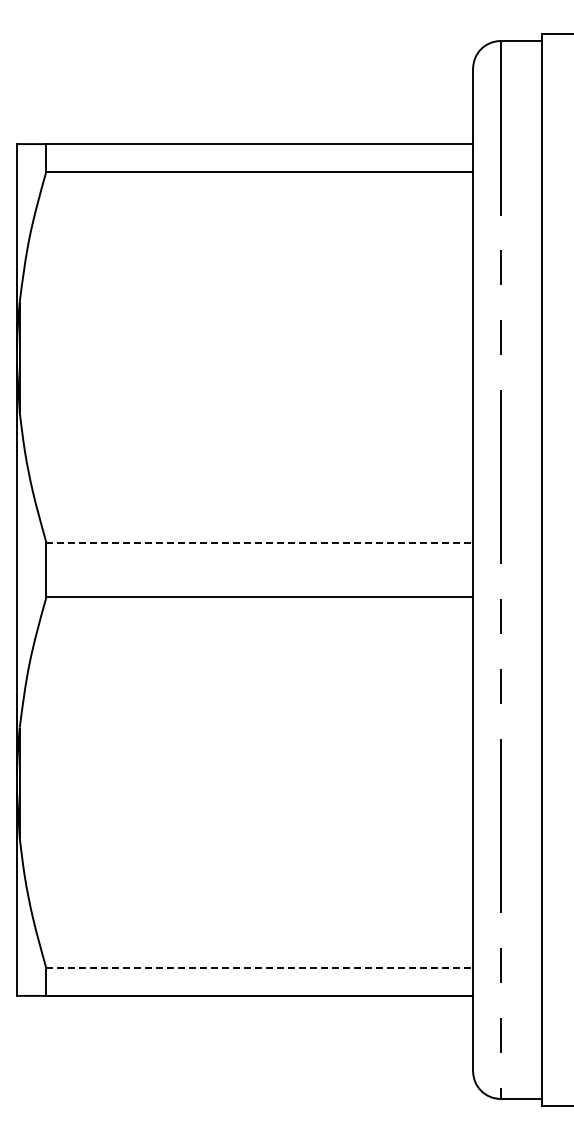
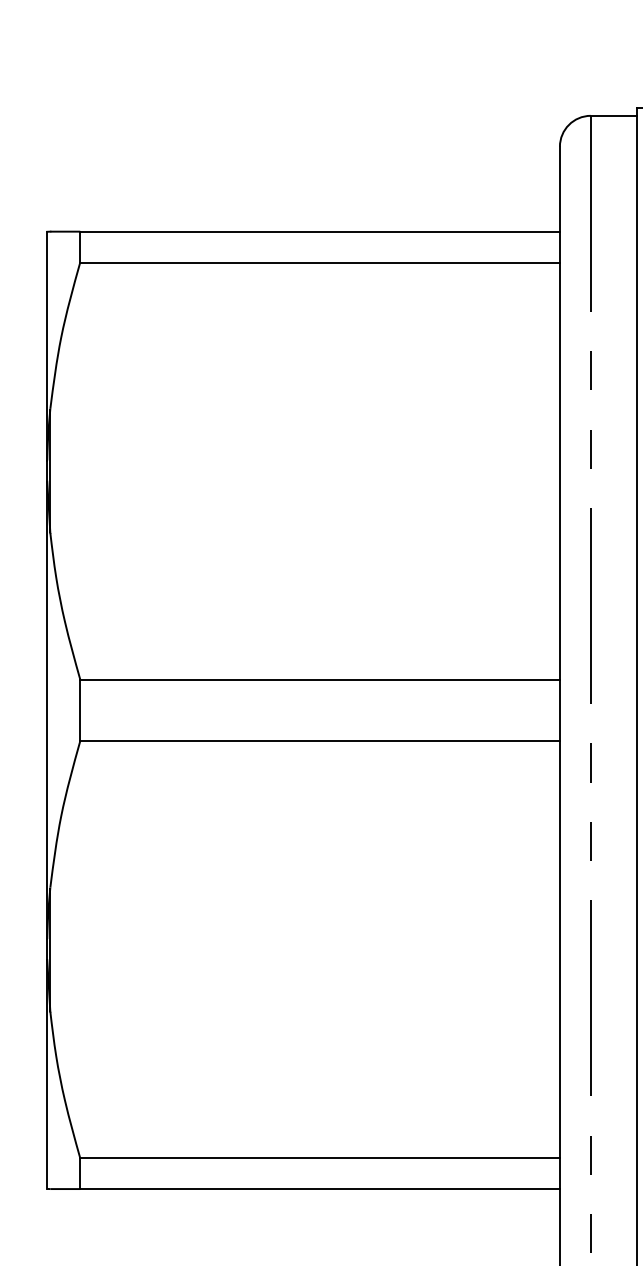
line: (260, 542) -> (320, 679), dashed -> solid
line: (260, 968) -> (320, 1158), dashed -> solid

